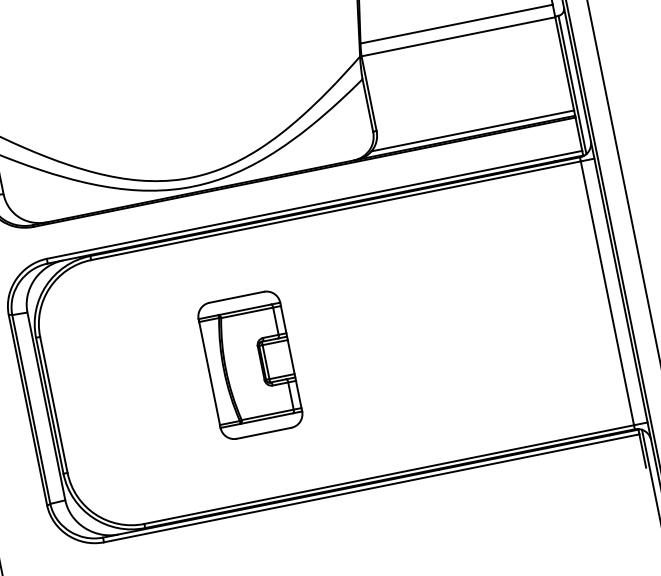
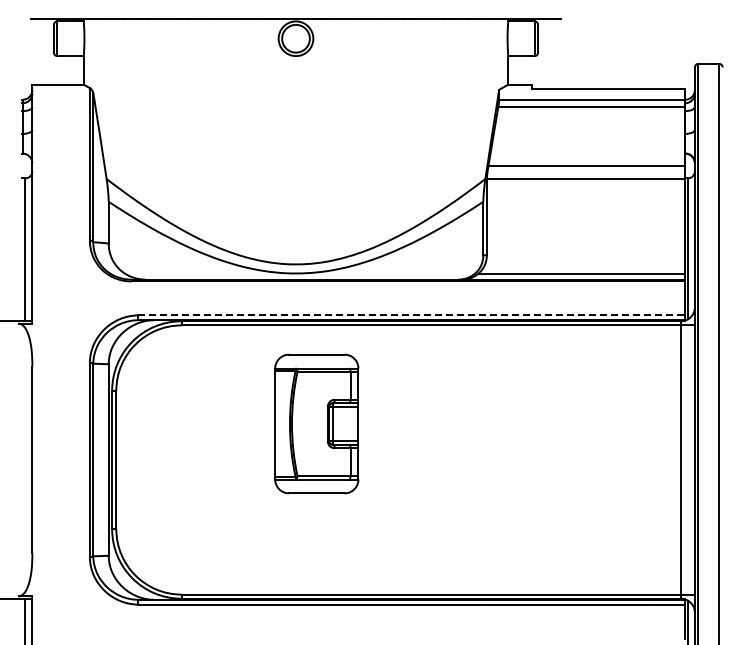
line: (314, 204) -> (411, 315), solid -> dashed
part: (249, 364) -> (316, 423), moved

